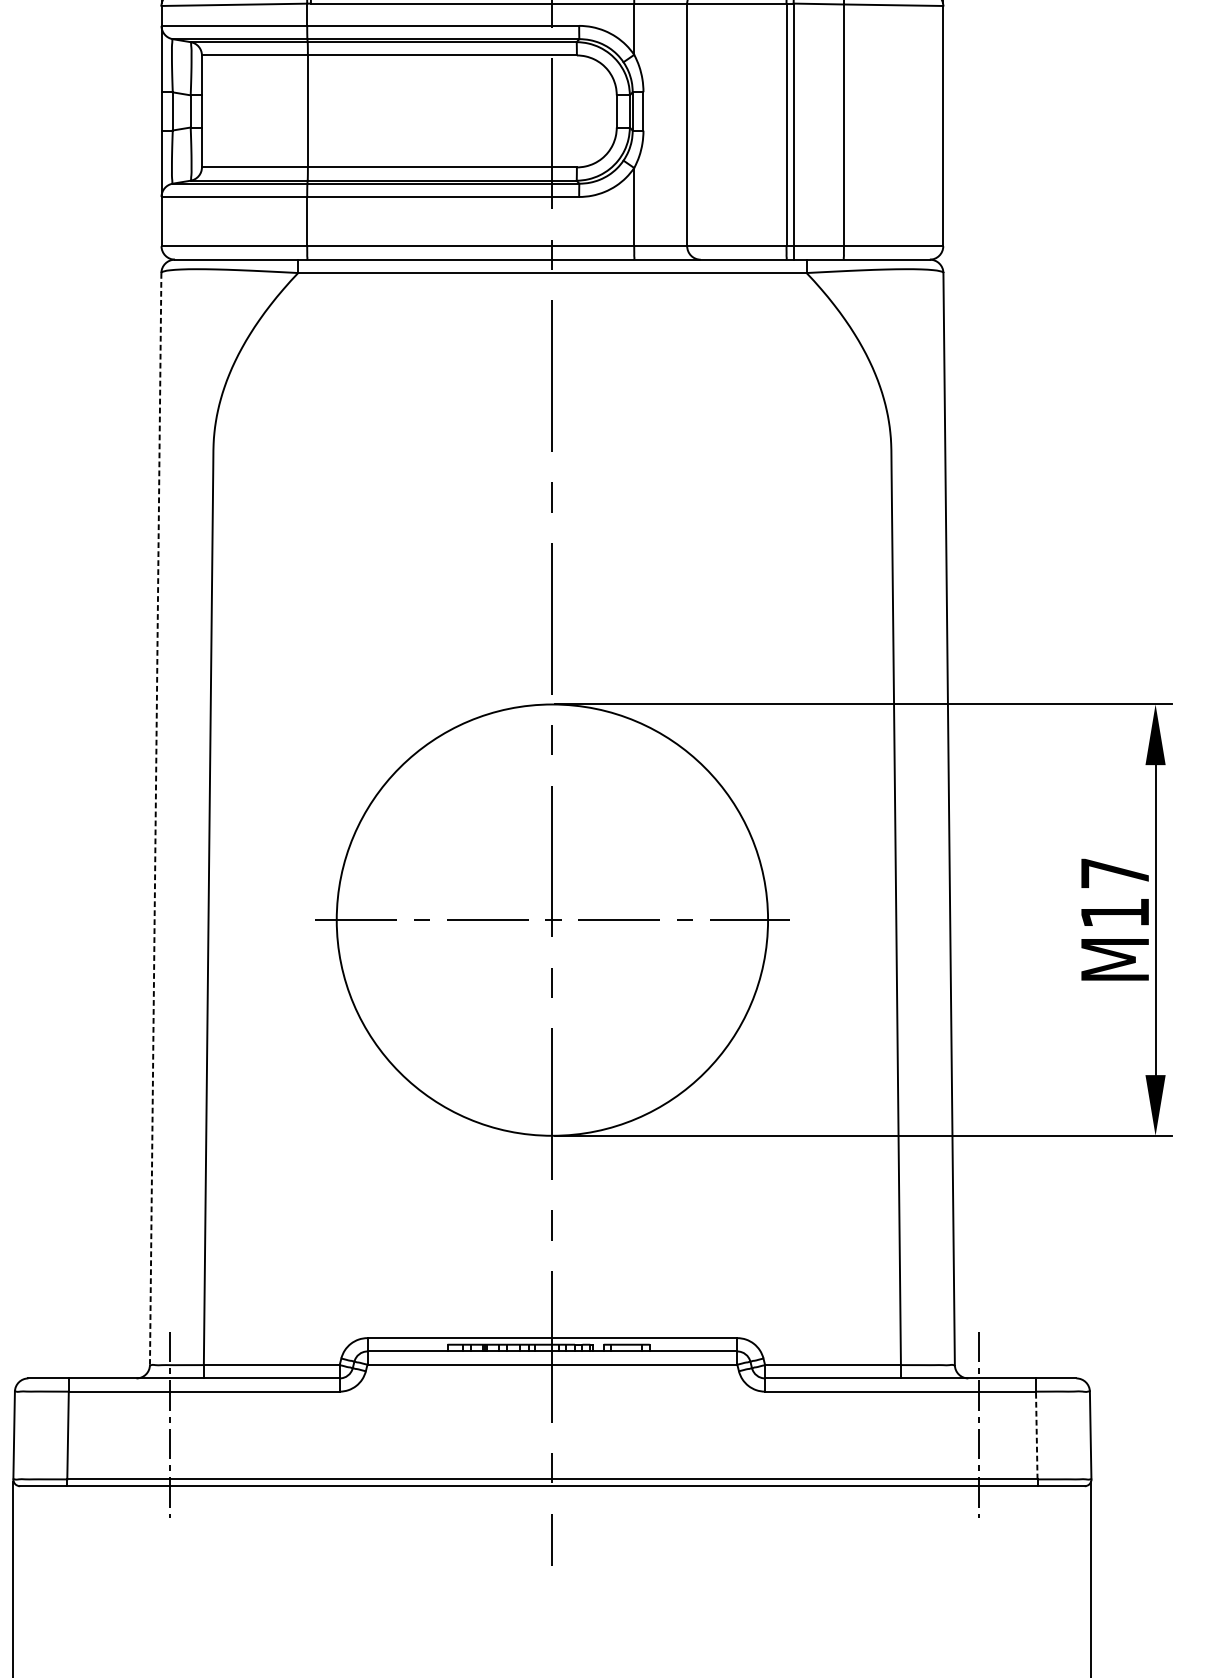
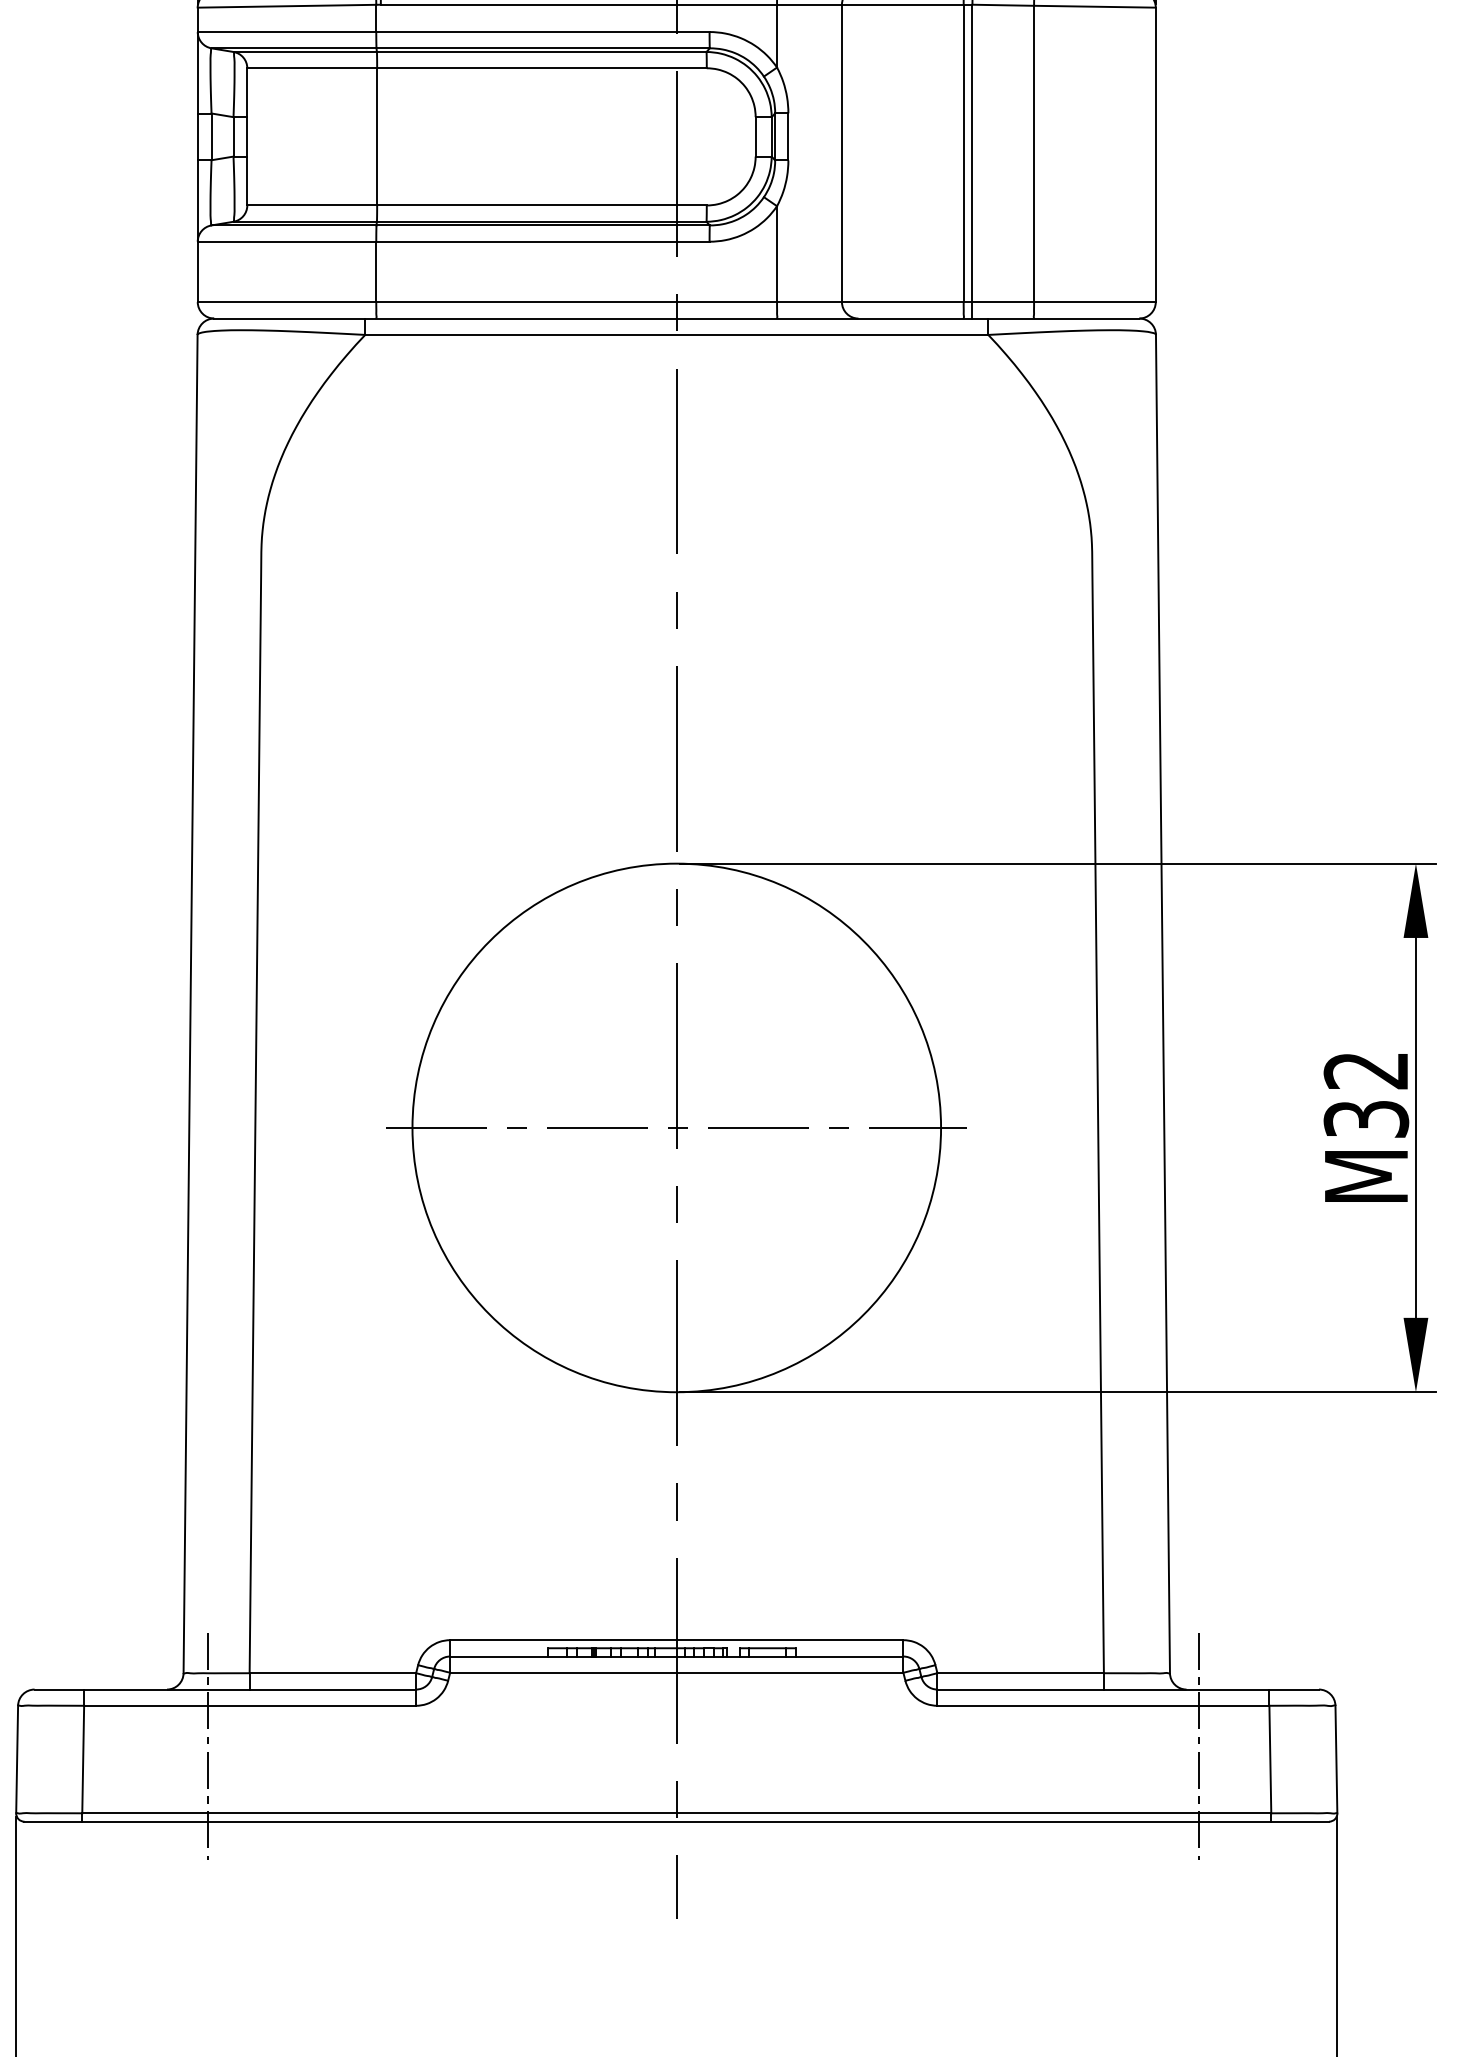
line: (155, 819) -> (190, 1004), dashed -> solid
text: (1115, 892) -> (1366, 1094), M17 -> M32
line: (1036, 1435) -> (1270, 1759), dashed -> solid

